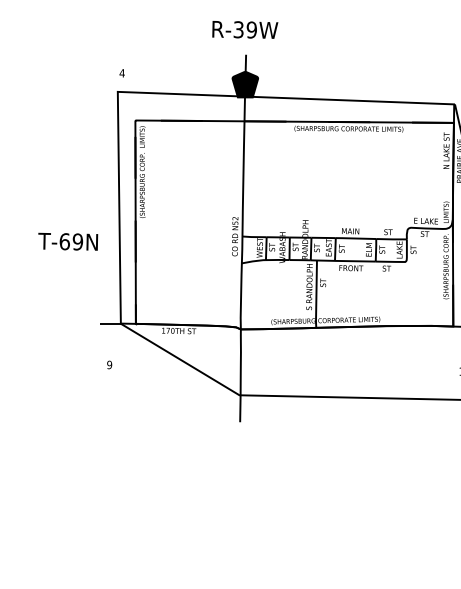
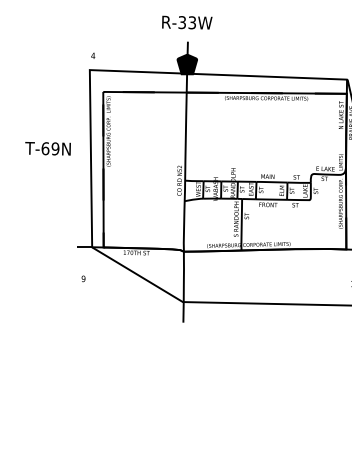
text: (251, 29) -> (192, 22), R-39W -> R-33W
text: (68, 241) -> (48, 148), moved

